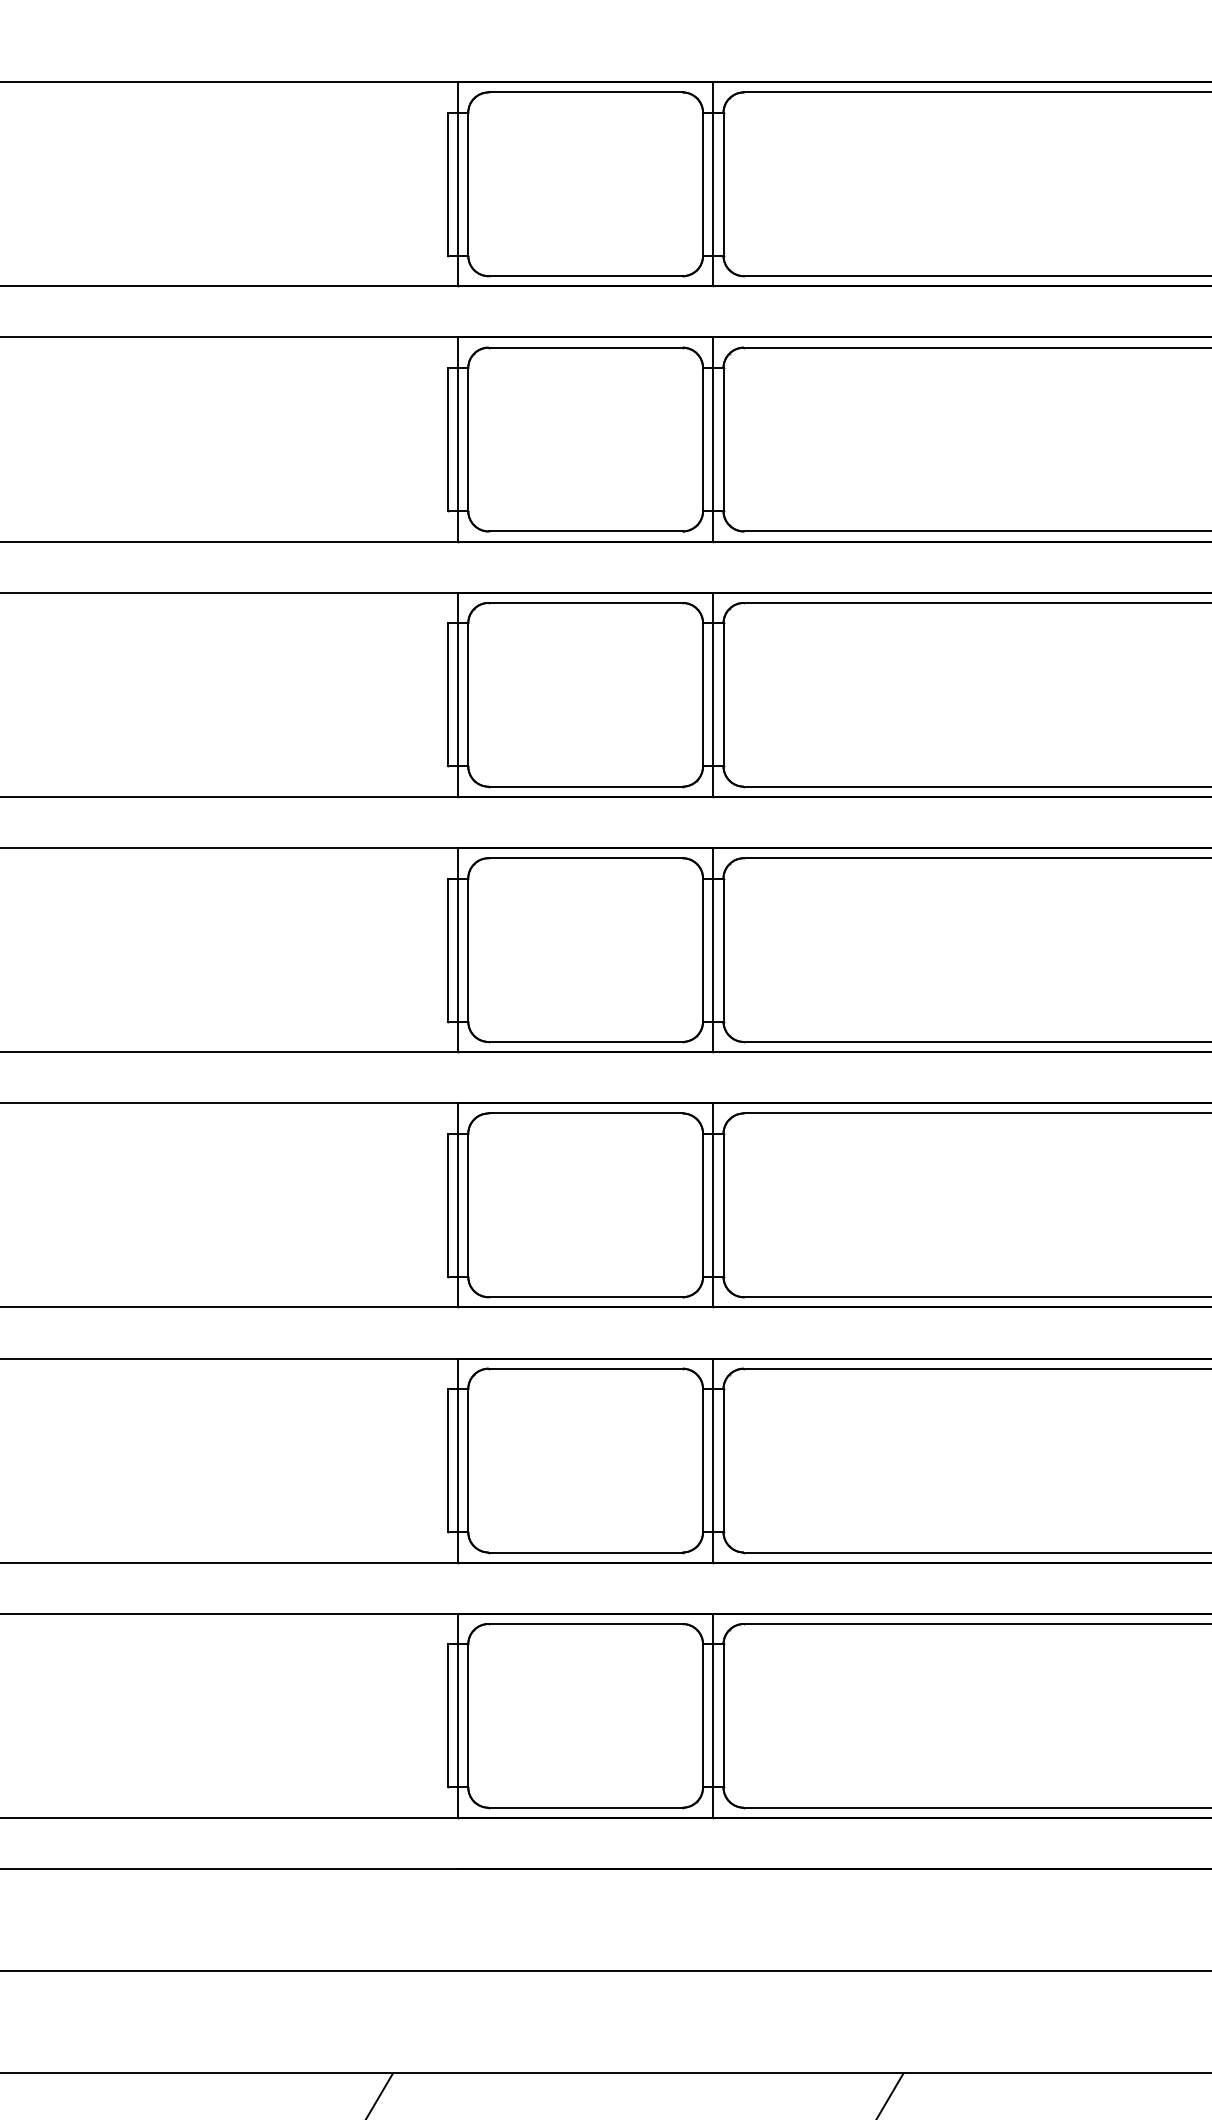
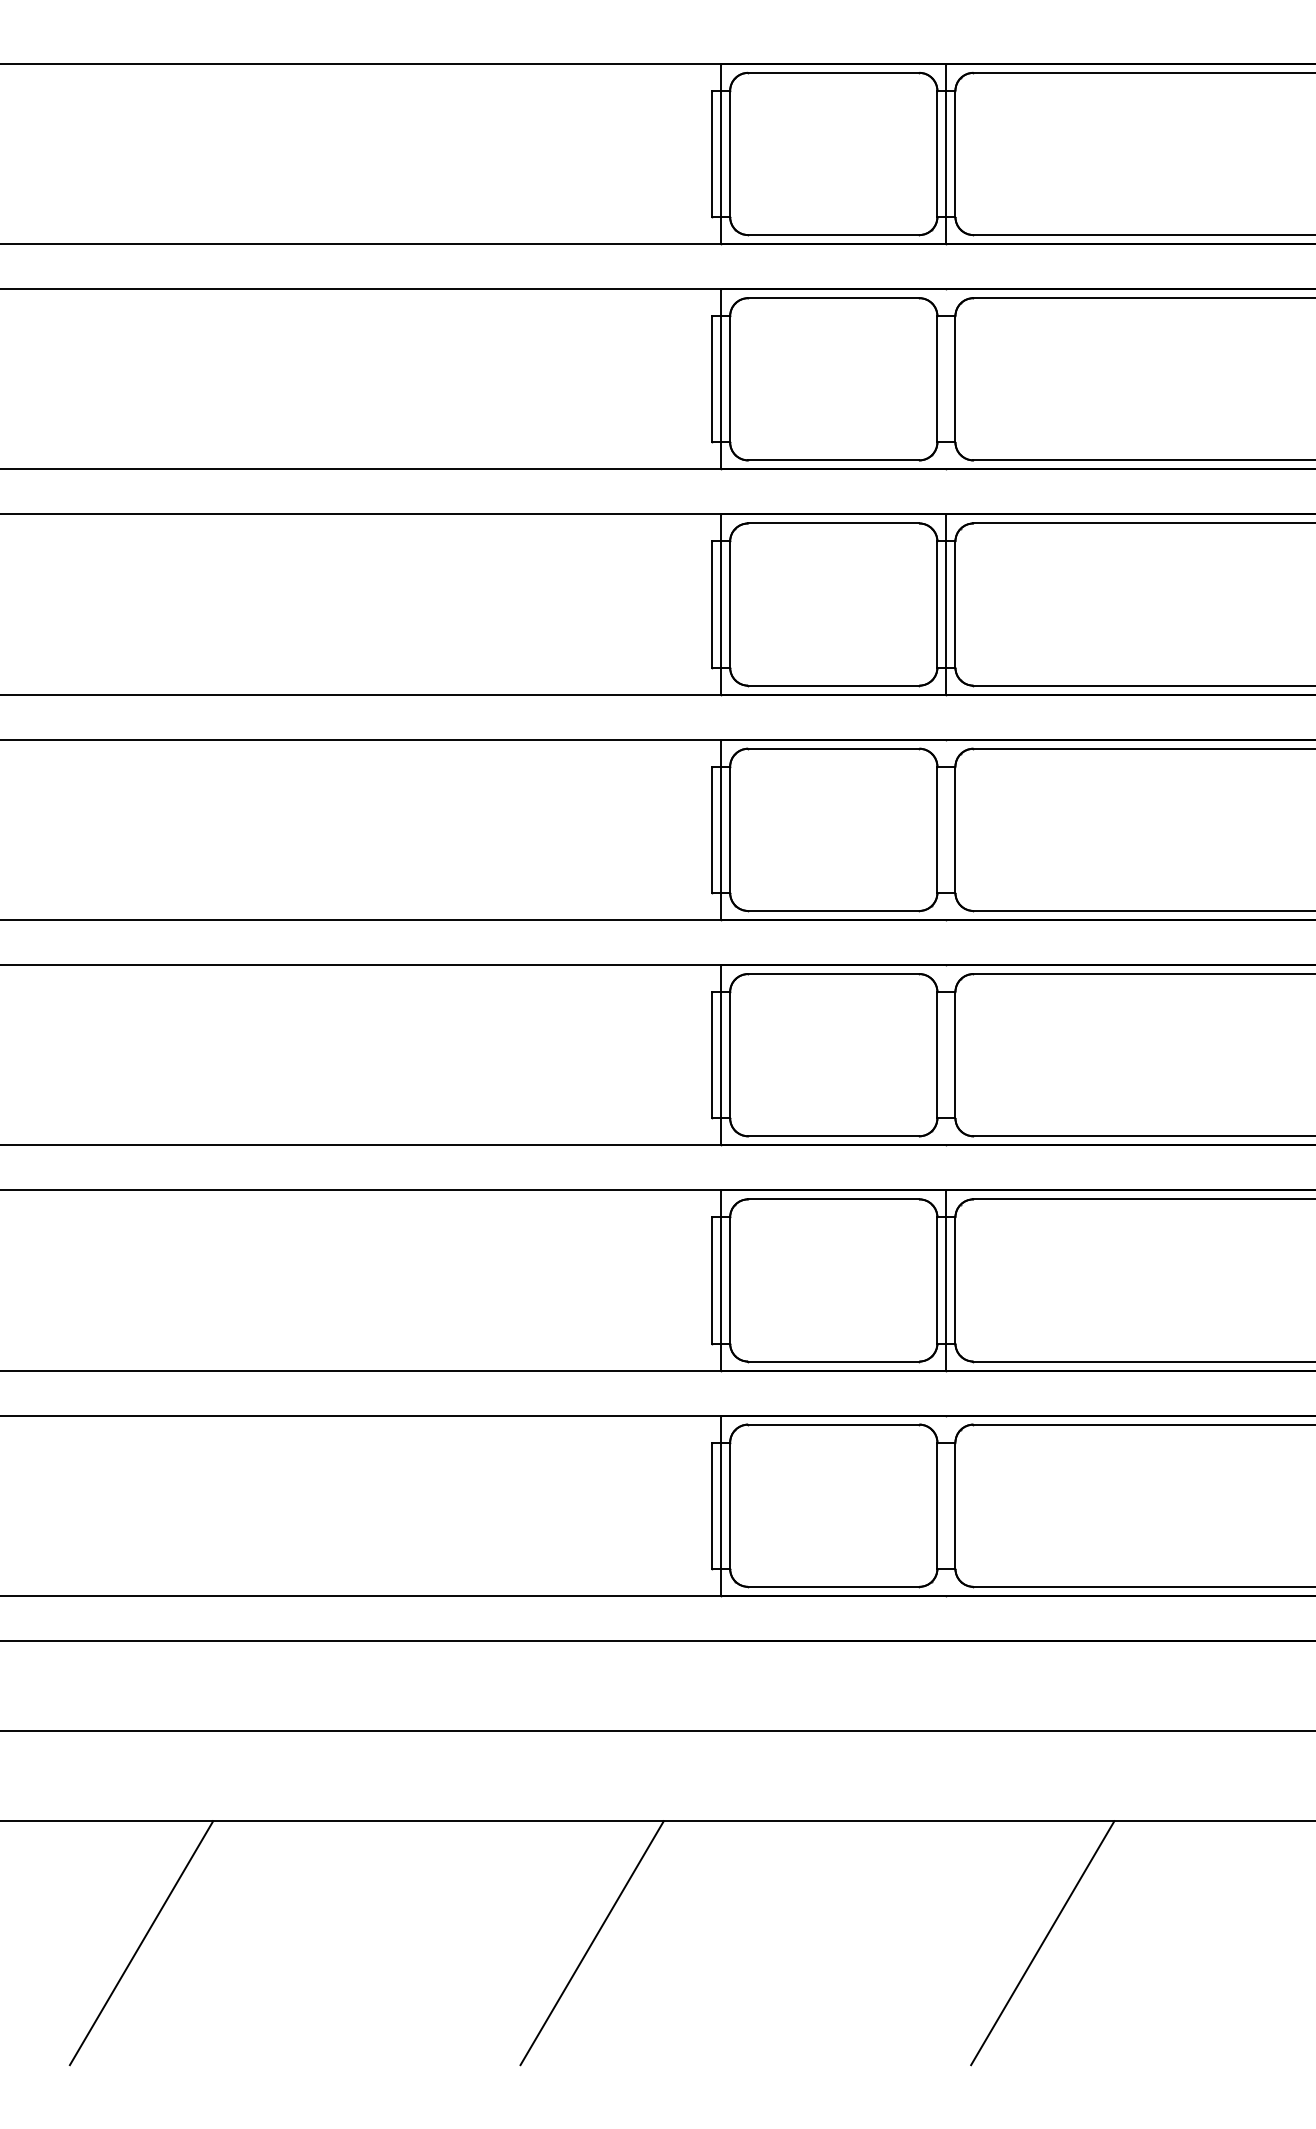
line: (713, 439) -> (946, 379), removed
line: (713, 949) -> (946, 829), removed
line: (713, 1205) -> (946, 1055), removed
line: (713, 1715) -> (946, 1505), removed

